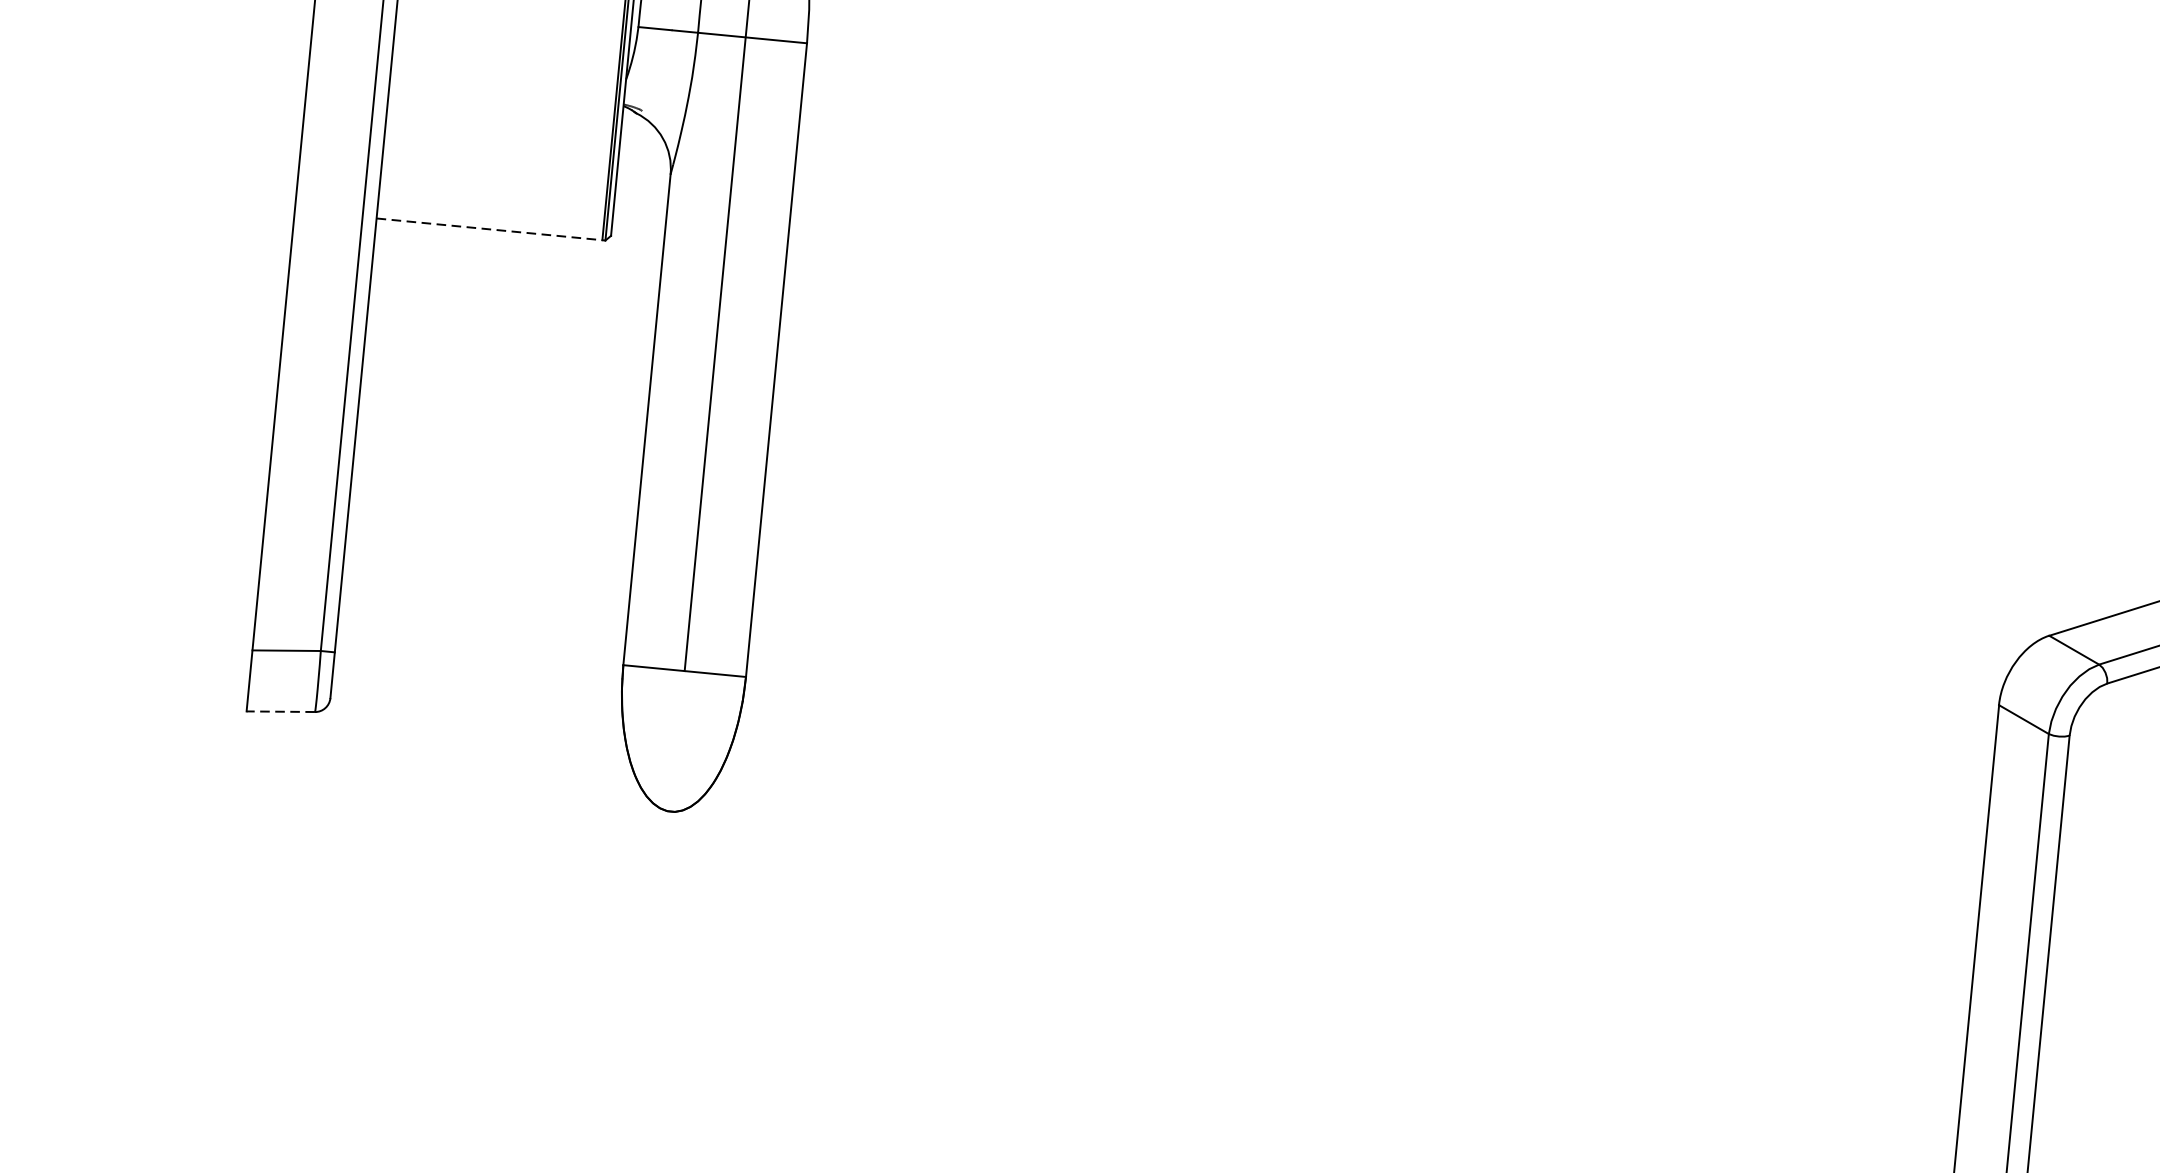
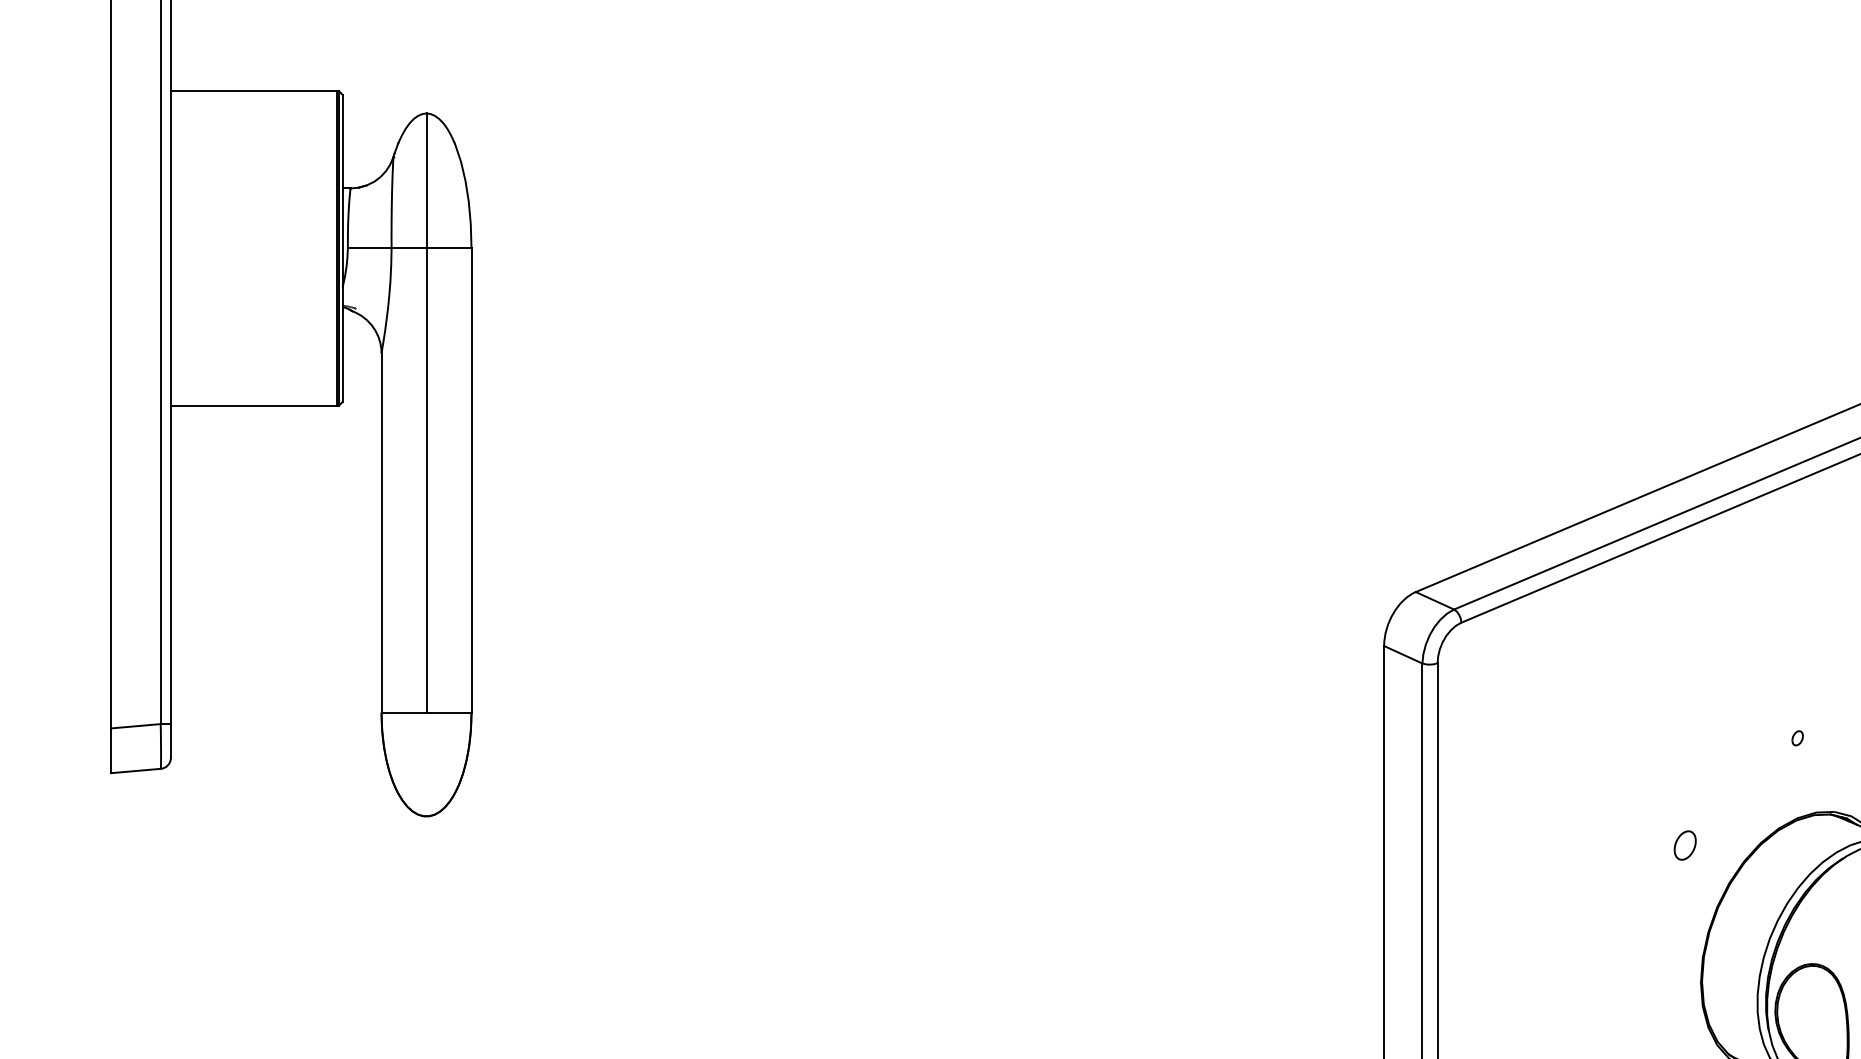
line: (490, 228) -> (254, 405), dashed -> solid
line: (280, 712) -> (135, 771), dashed -> solid

